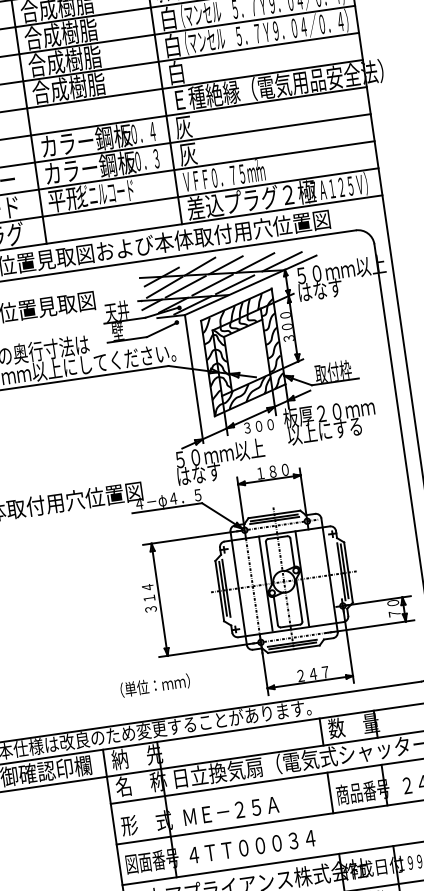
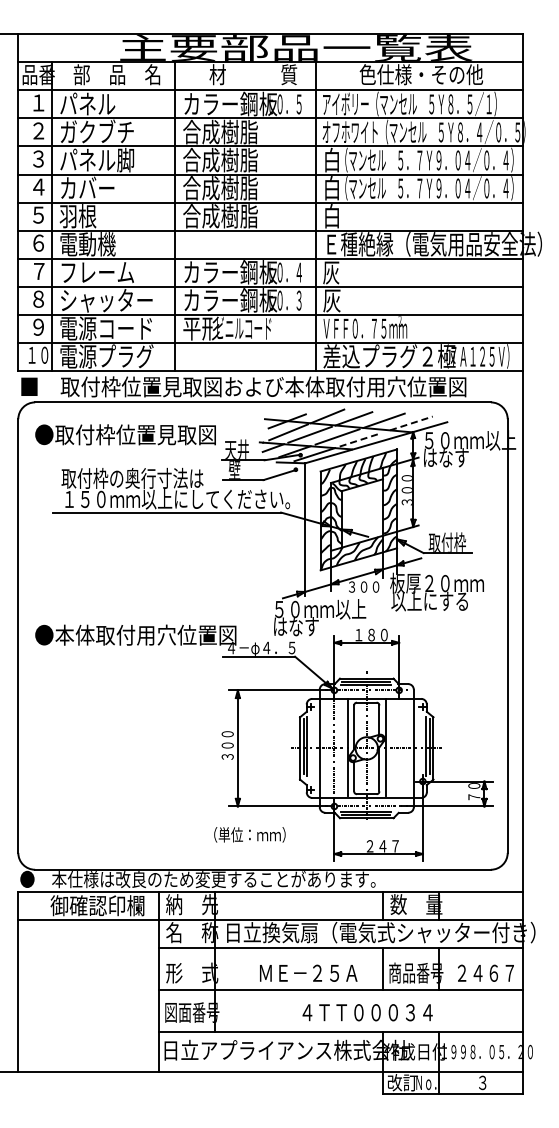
line: (282, 261) -> (411, 423), solid -> dashed
line: (235, 284) -> (360, 439), solid -> dashed
text: (148, 592) -> (227, 739), ３１４ -> ３００
text: (154, 685) -> (249, 834), moved
text: (231, 810) -> (308, 972), moved
text: (252, 846) -> (367, 1012), moved

